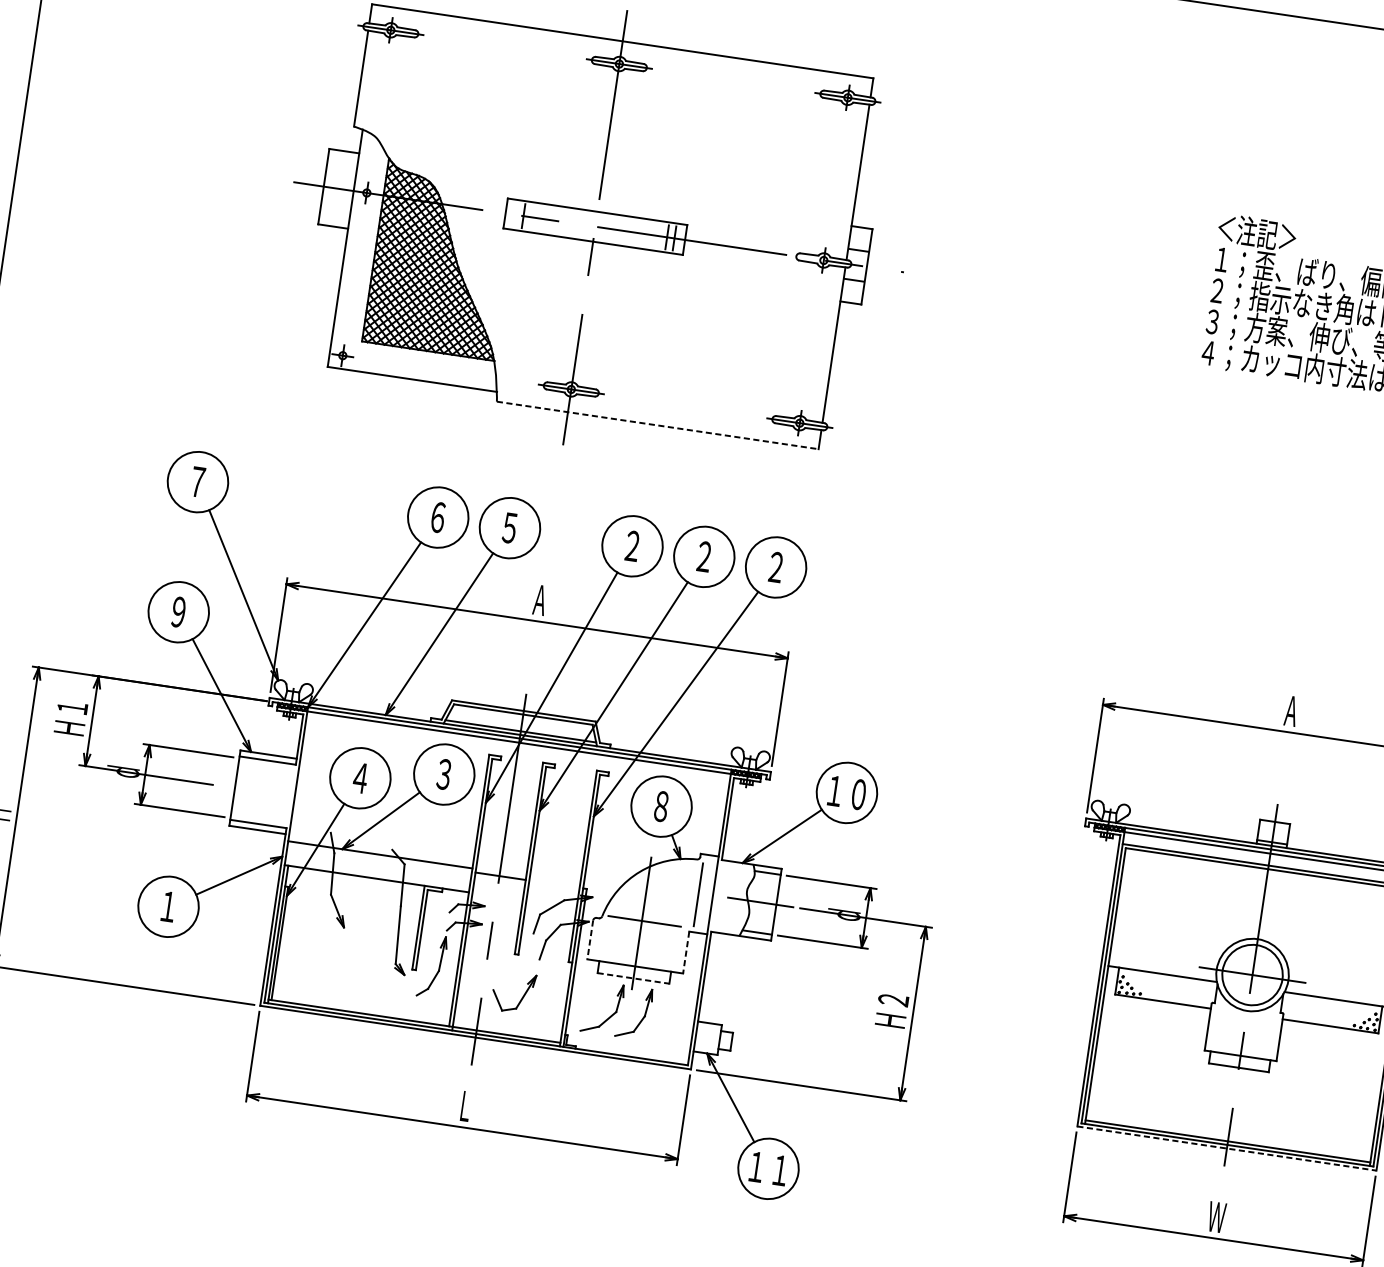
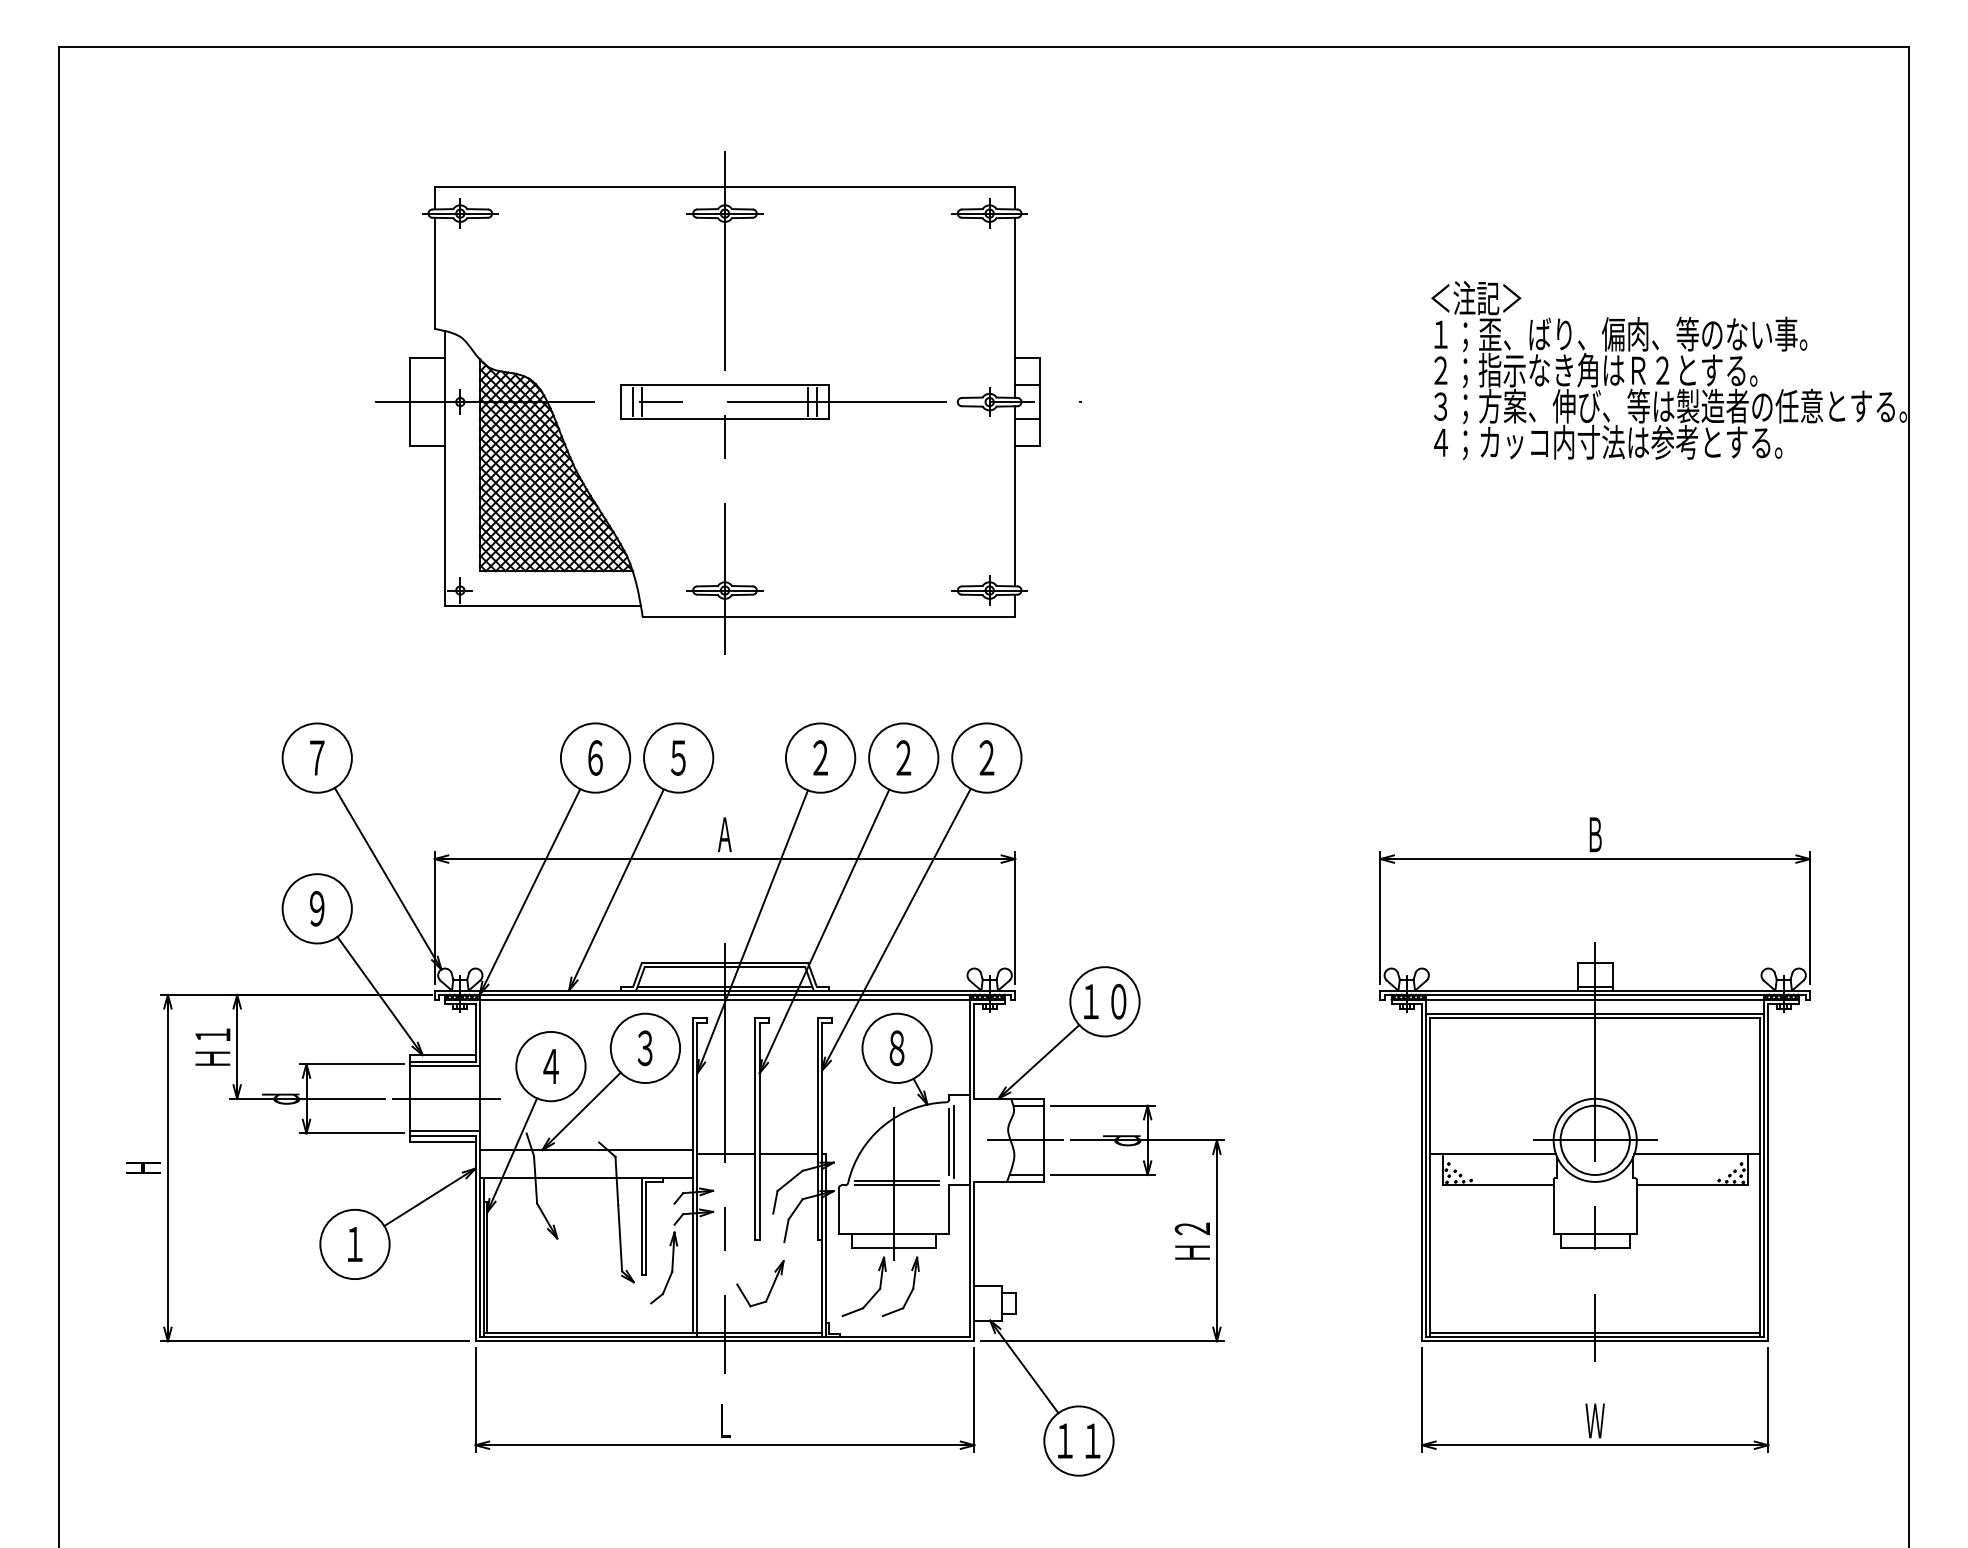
line: (516, 214) -> (633, 401), added
line: (658, 425) -> (829, 616), dashed -> solid
text: (1290, 710) -> (1594, 834), Ａ -> Ｂ
line: (268, 764) -> (444, 1066), added
line: (265, 792) -> (445, 1098), added
line: (260, 820) -> (444, 1131), added
line: (554, 884) -> (788, 1154), added
line: (694, 894) -> (949, 1142), added
line: (644, 925) -> (897, 1185), added
line: (590, 940) -> (838, 1211), dashed -> solid
line: (686, 953) -> (949, 1210), dashed -> solid
line: (633, 978) -> (894, 1247), dashed -> solid
line: (1227, 1148) -> (1595, 1341), dashed -> solid

